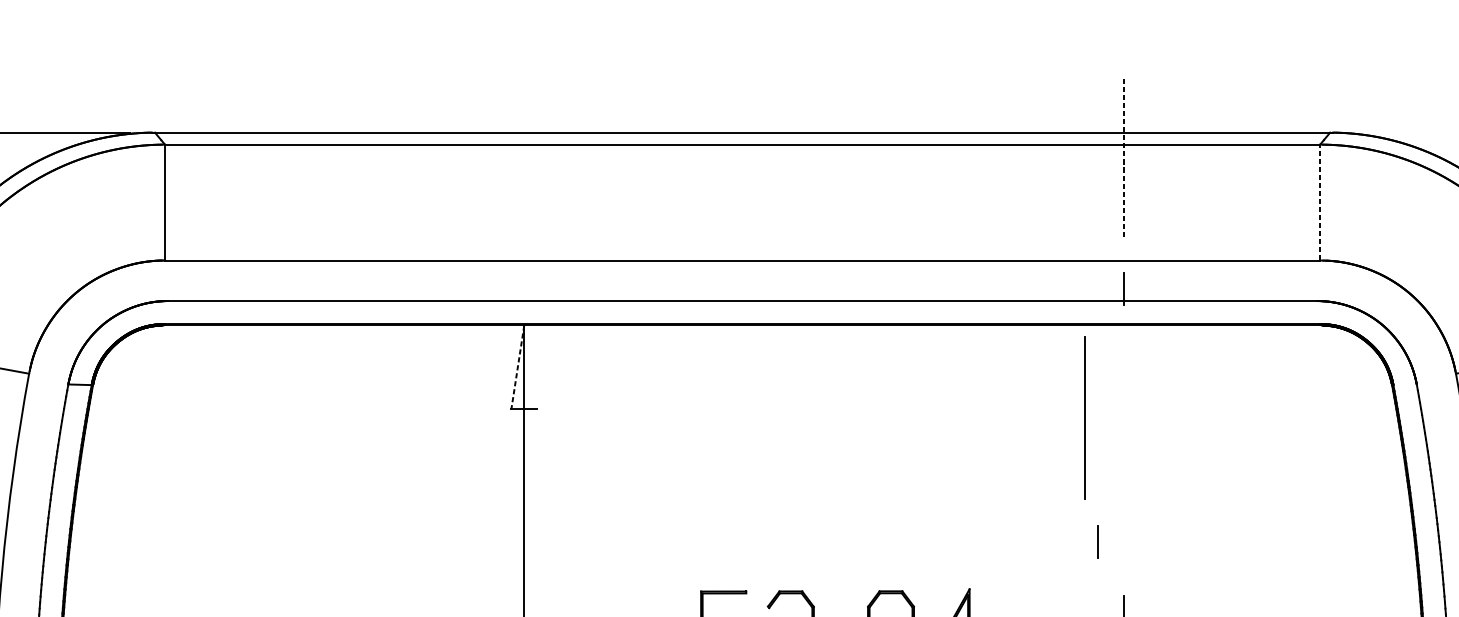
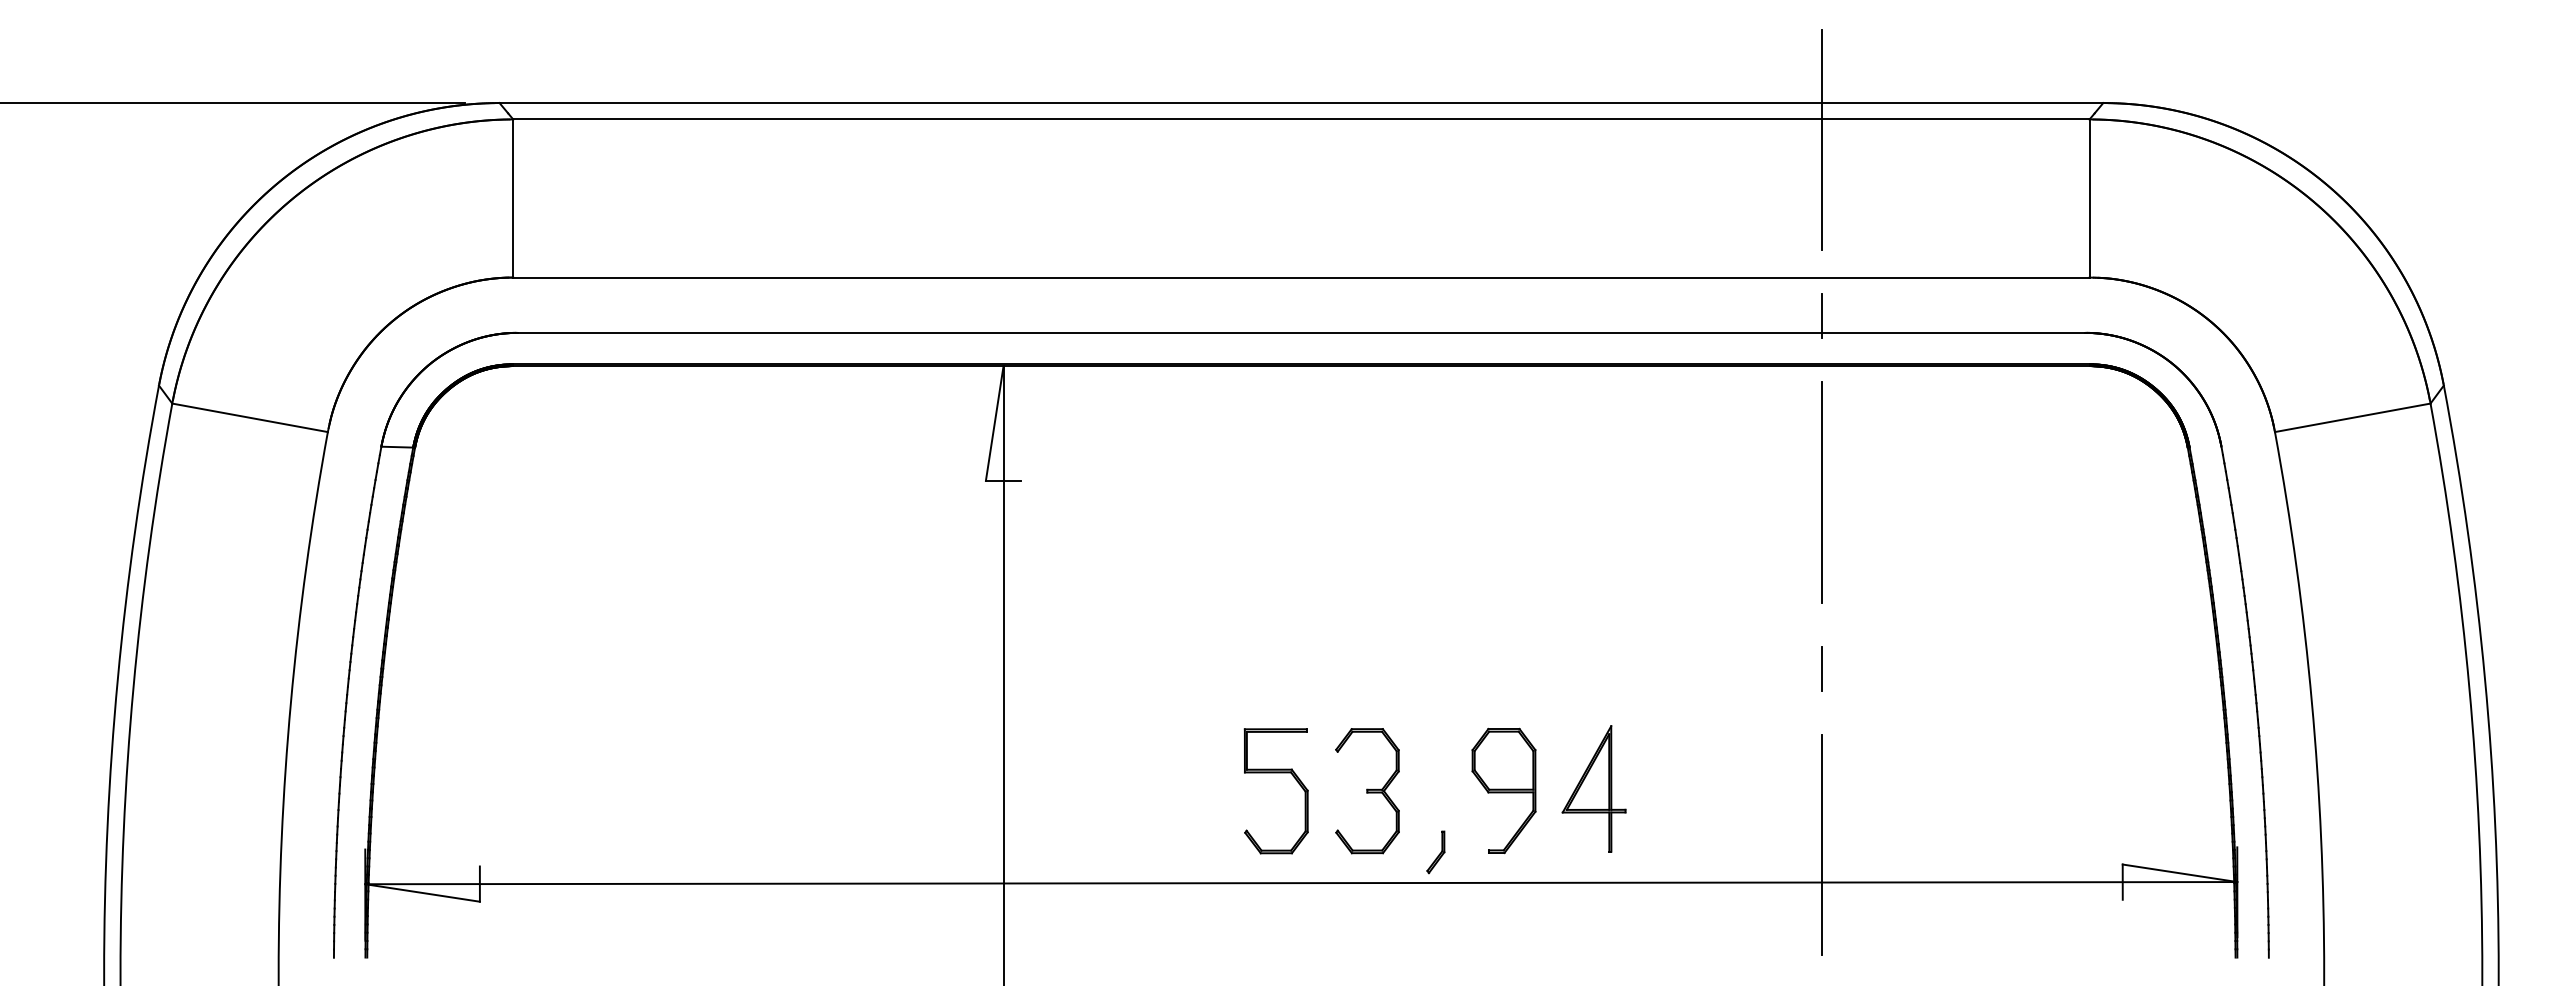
line: (1123, 160) -> (1821, 140), dashed -> solid
line: (1320, 202) -> (2089, 198), dashed -> solid
line: (517, 367) -> (994, 423), dashed -> solid
line: (1084, 418) -> (1821, 492), moved
line: (1097, 541) -> (1821, 668), moved

